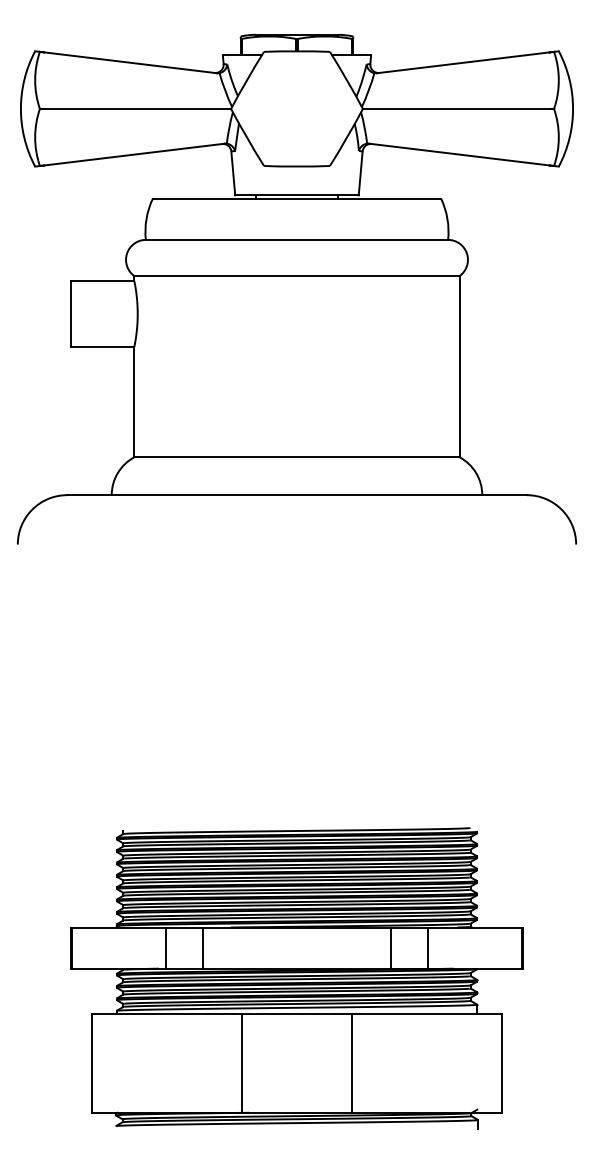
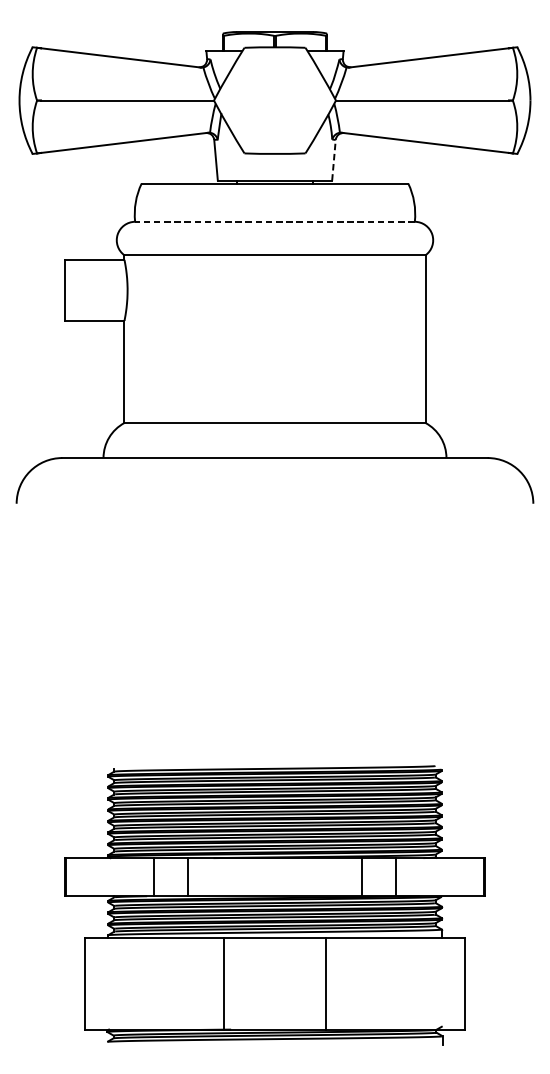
line: (360, 172) -> (333, 159), solid -> dashed
line: (296, 239) -> (274, 221), solid -> dashed

